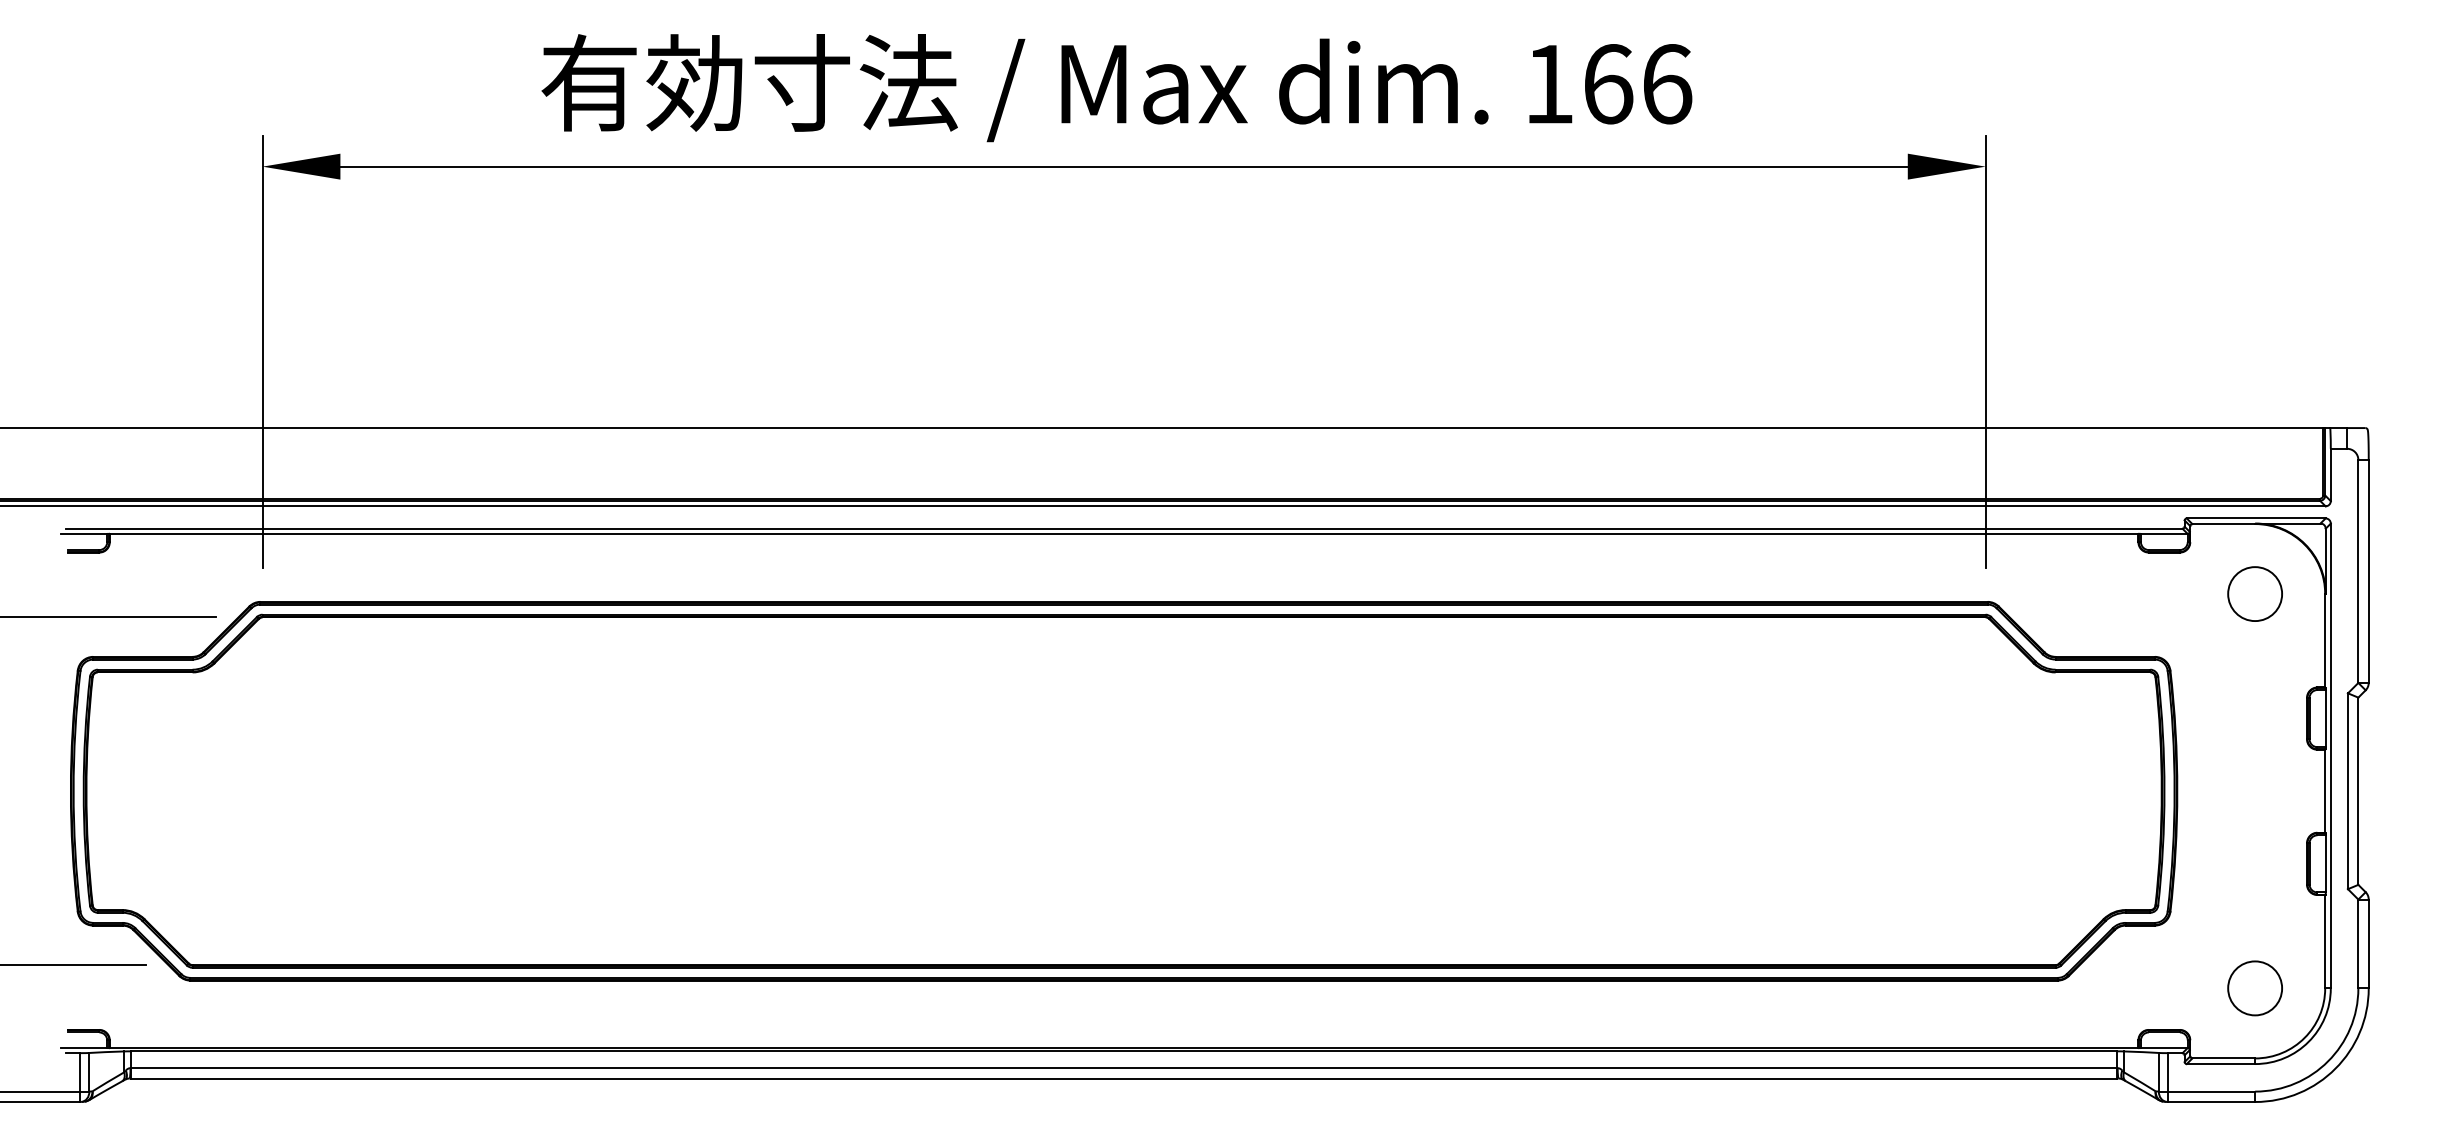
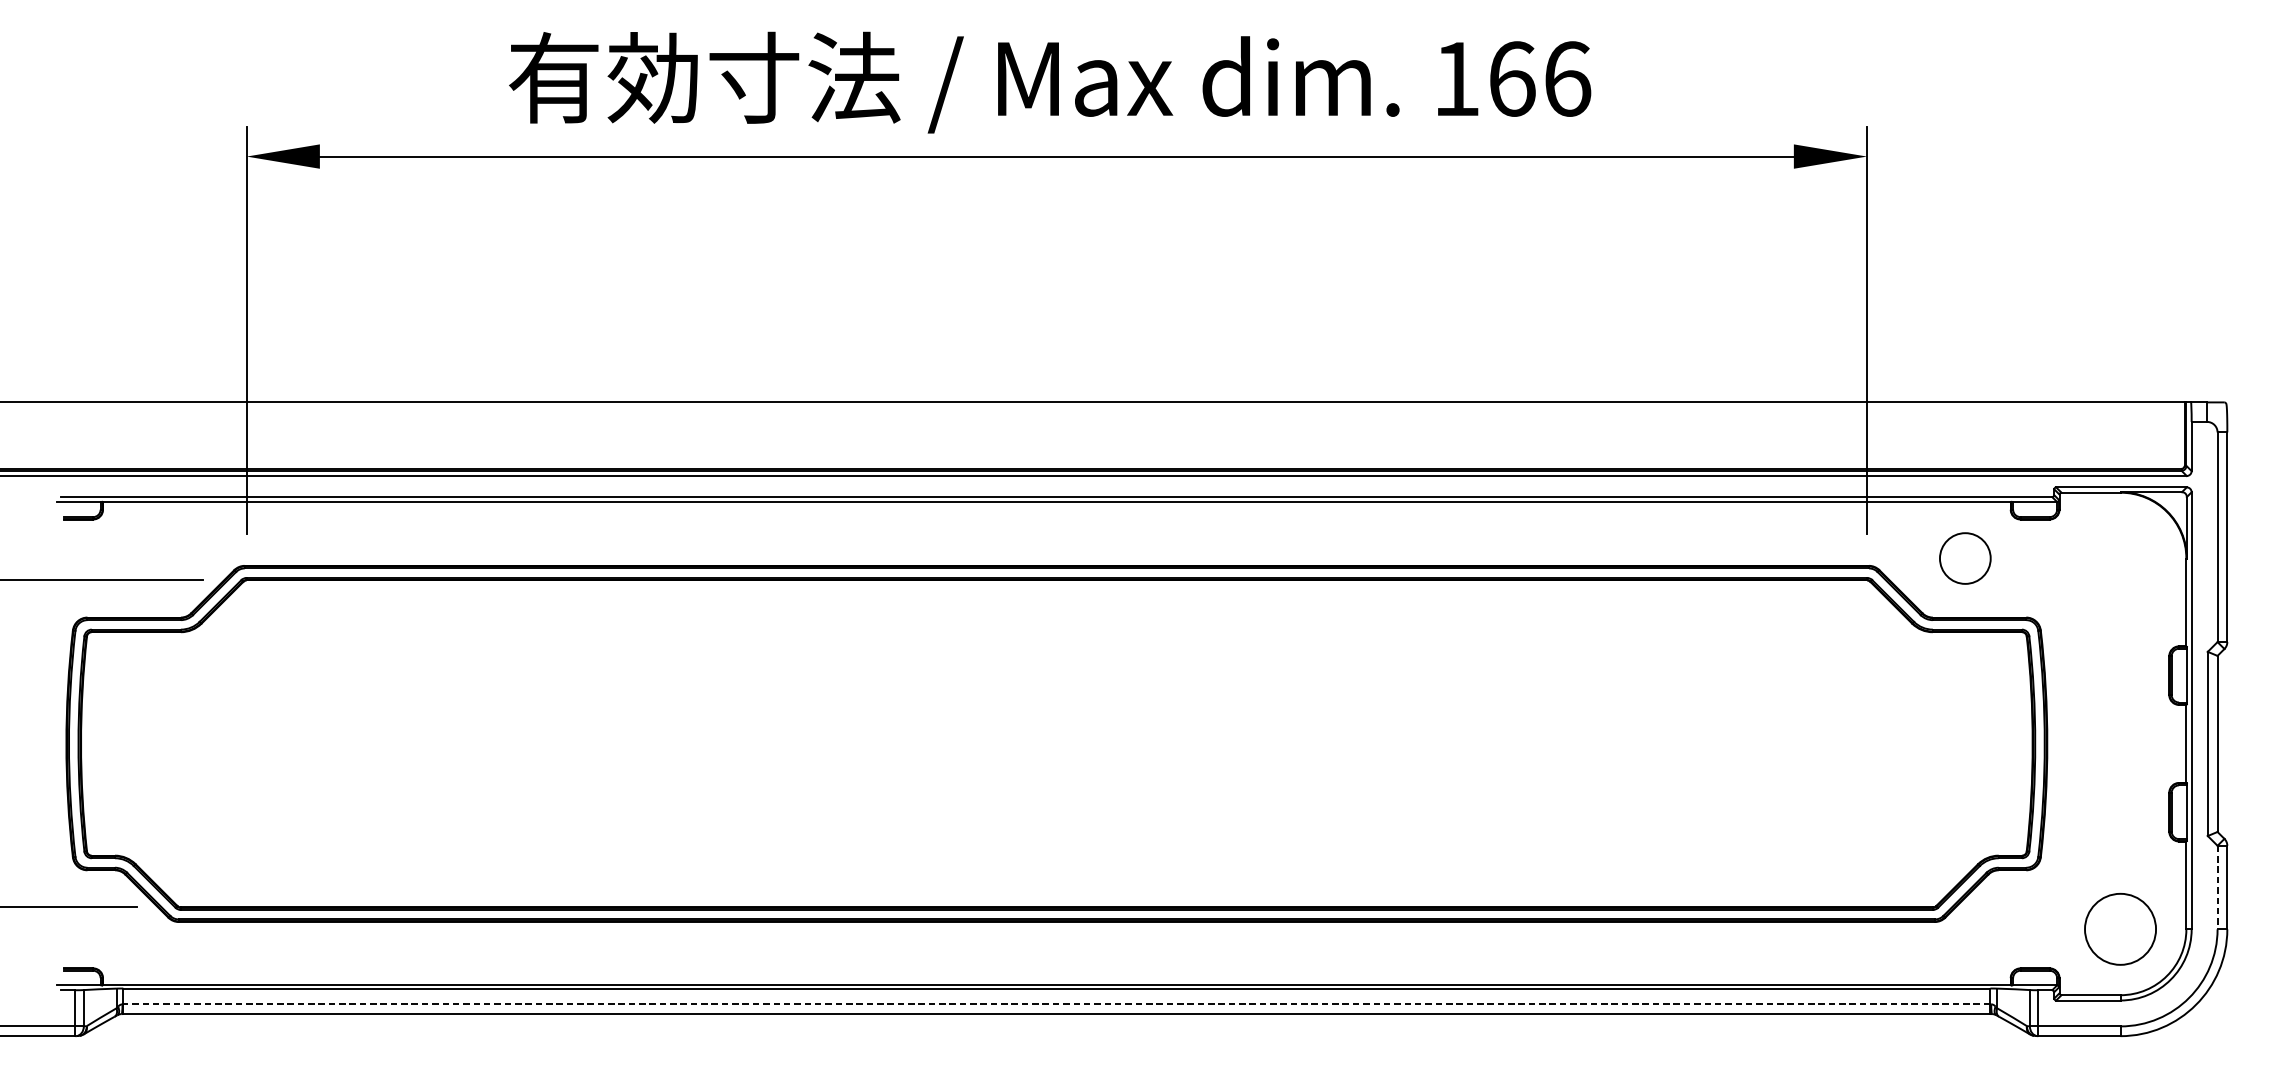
circle: (2254, 593) -> (1964, 557), moved
line: (2358, 944) -> (2217, 888), solid -> dashed
circle: (2255, 988) -> (2120, 929), size x1.4
line: (1124, 1068) -> (1057, 1004), solid -> dashed

